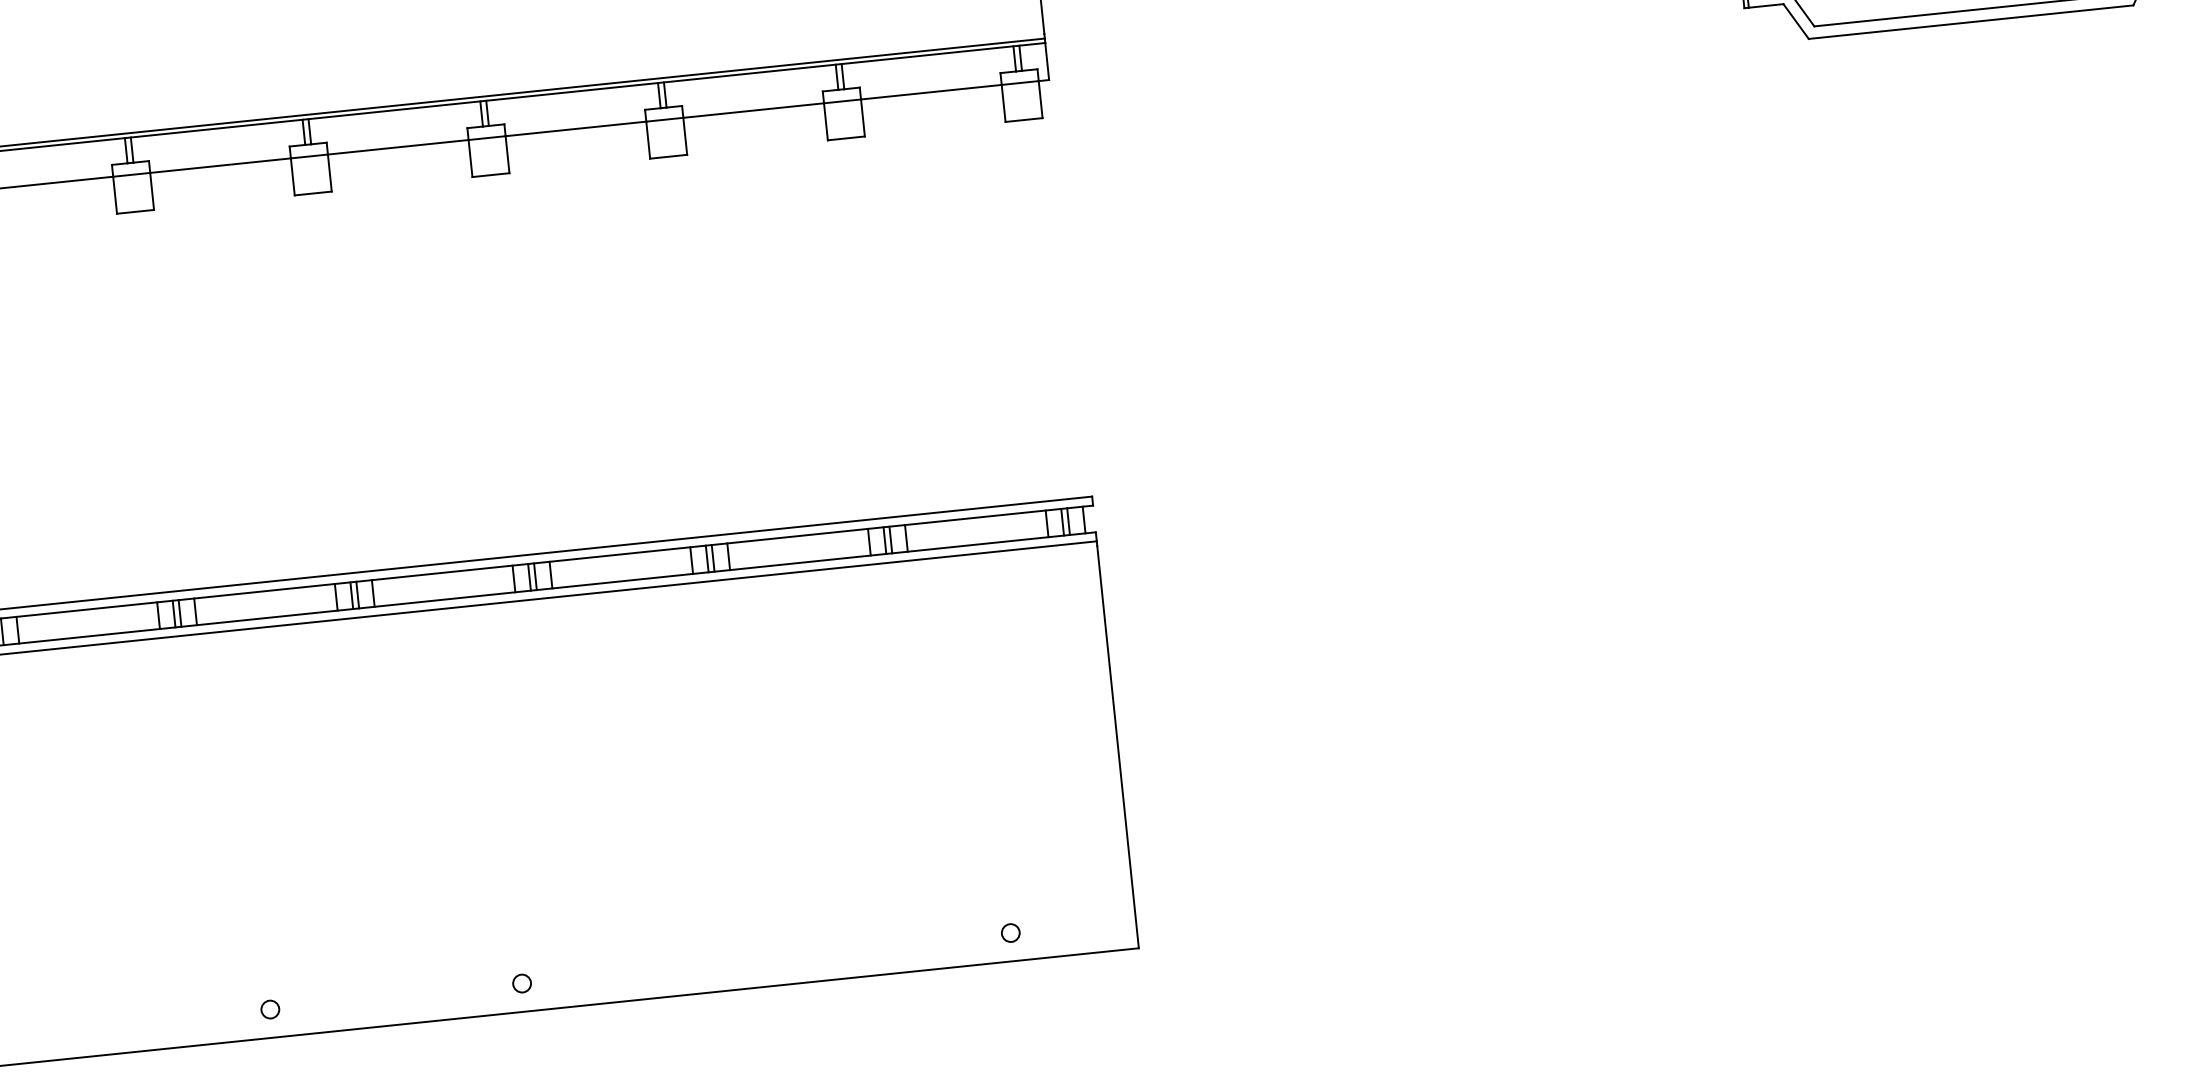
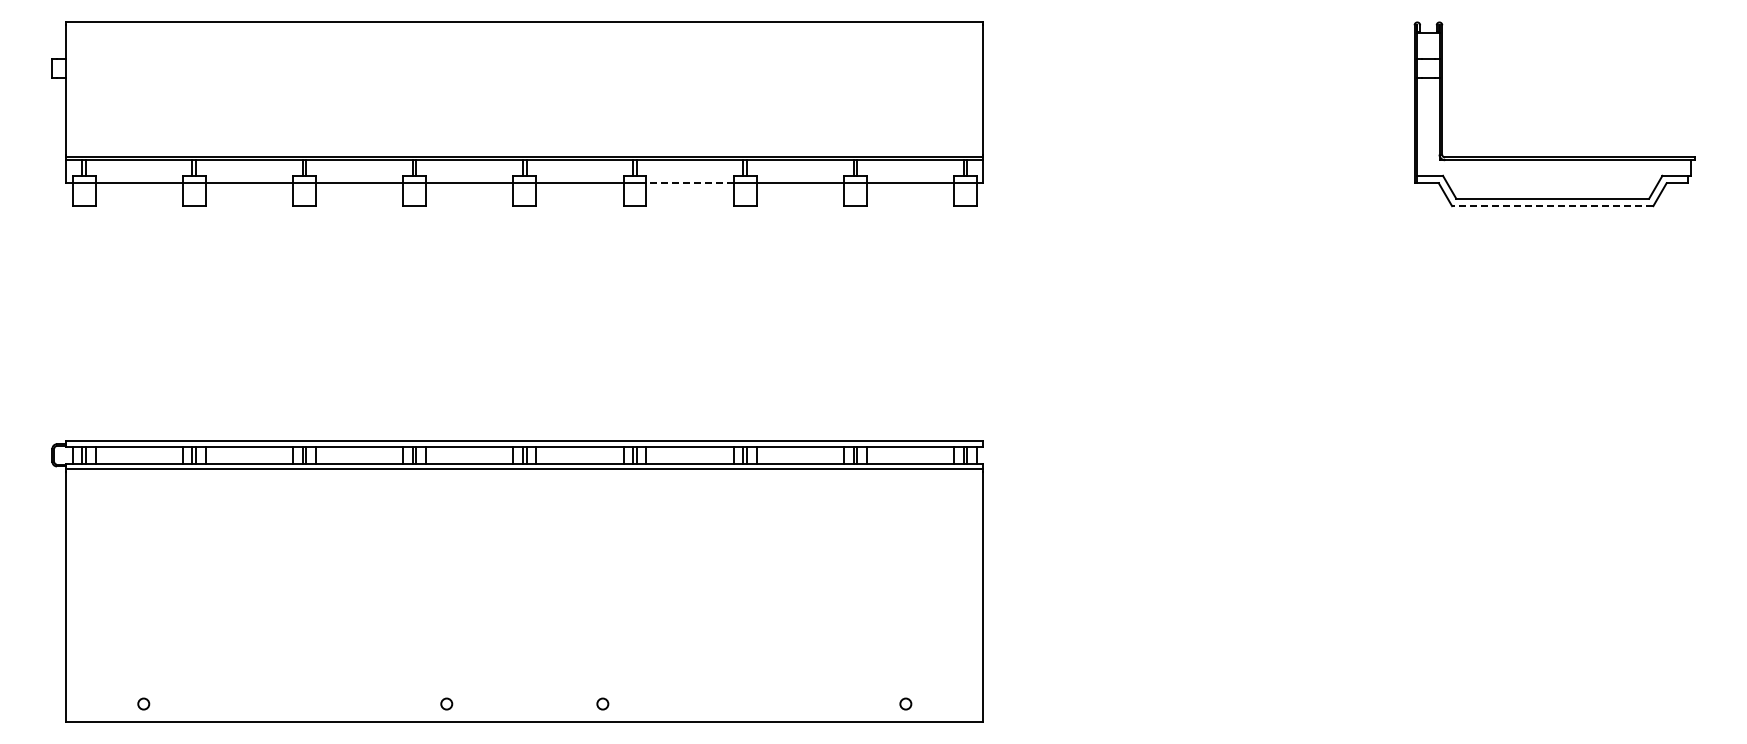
line: (1970, 22) -> (1552, 206), solid -> dashed
line: (576, 129) -> (690, 183), solid -> dashed

